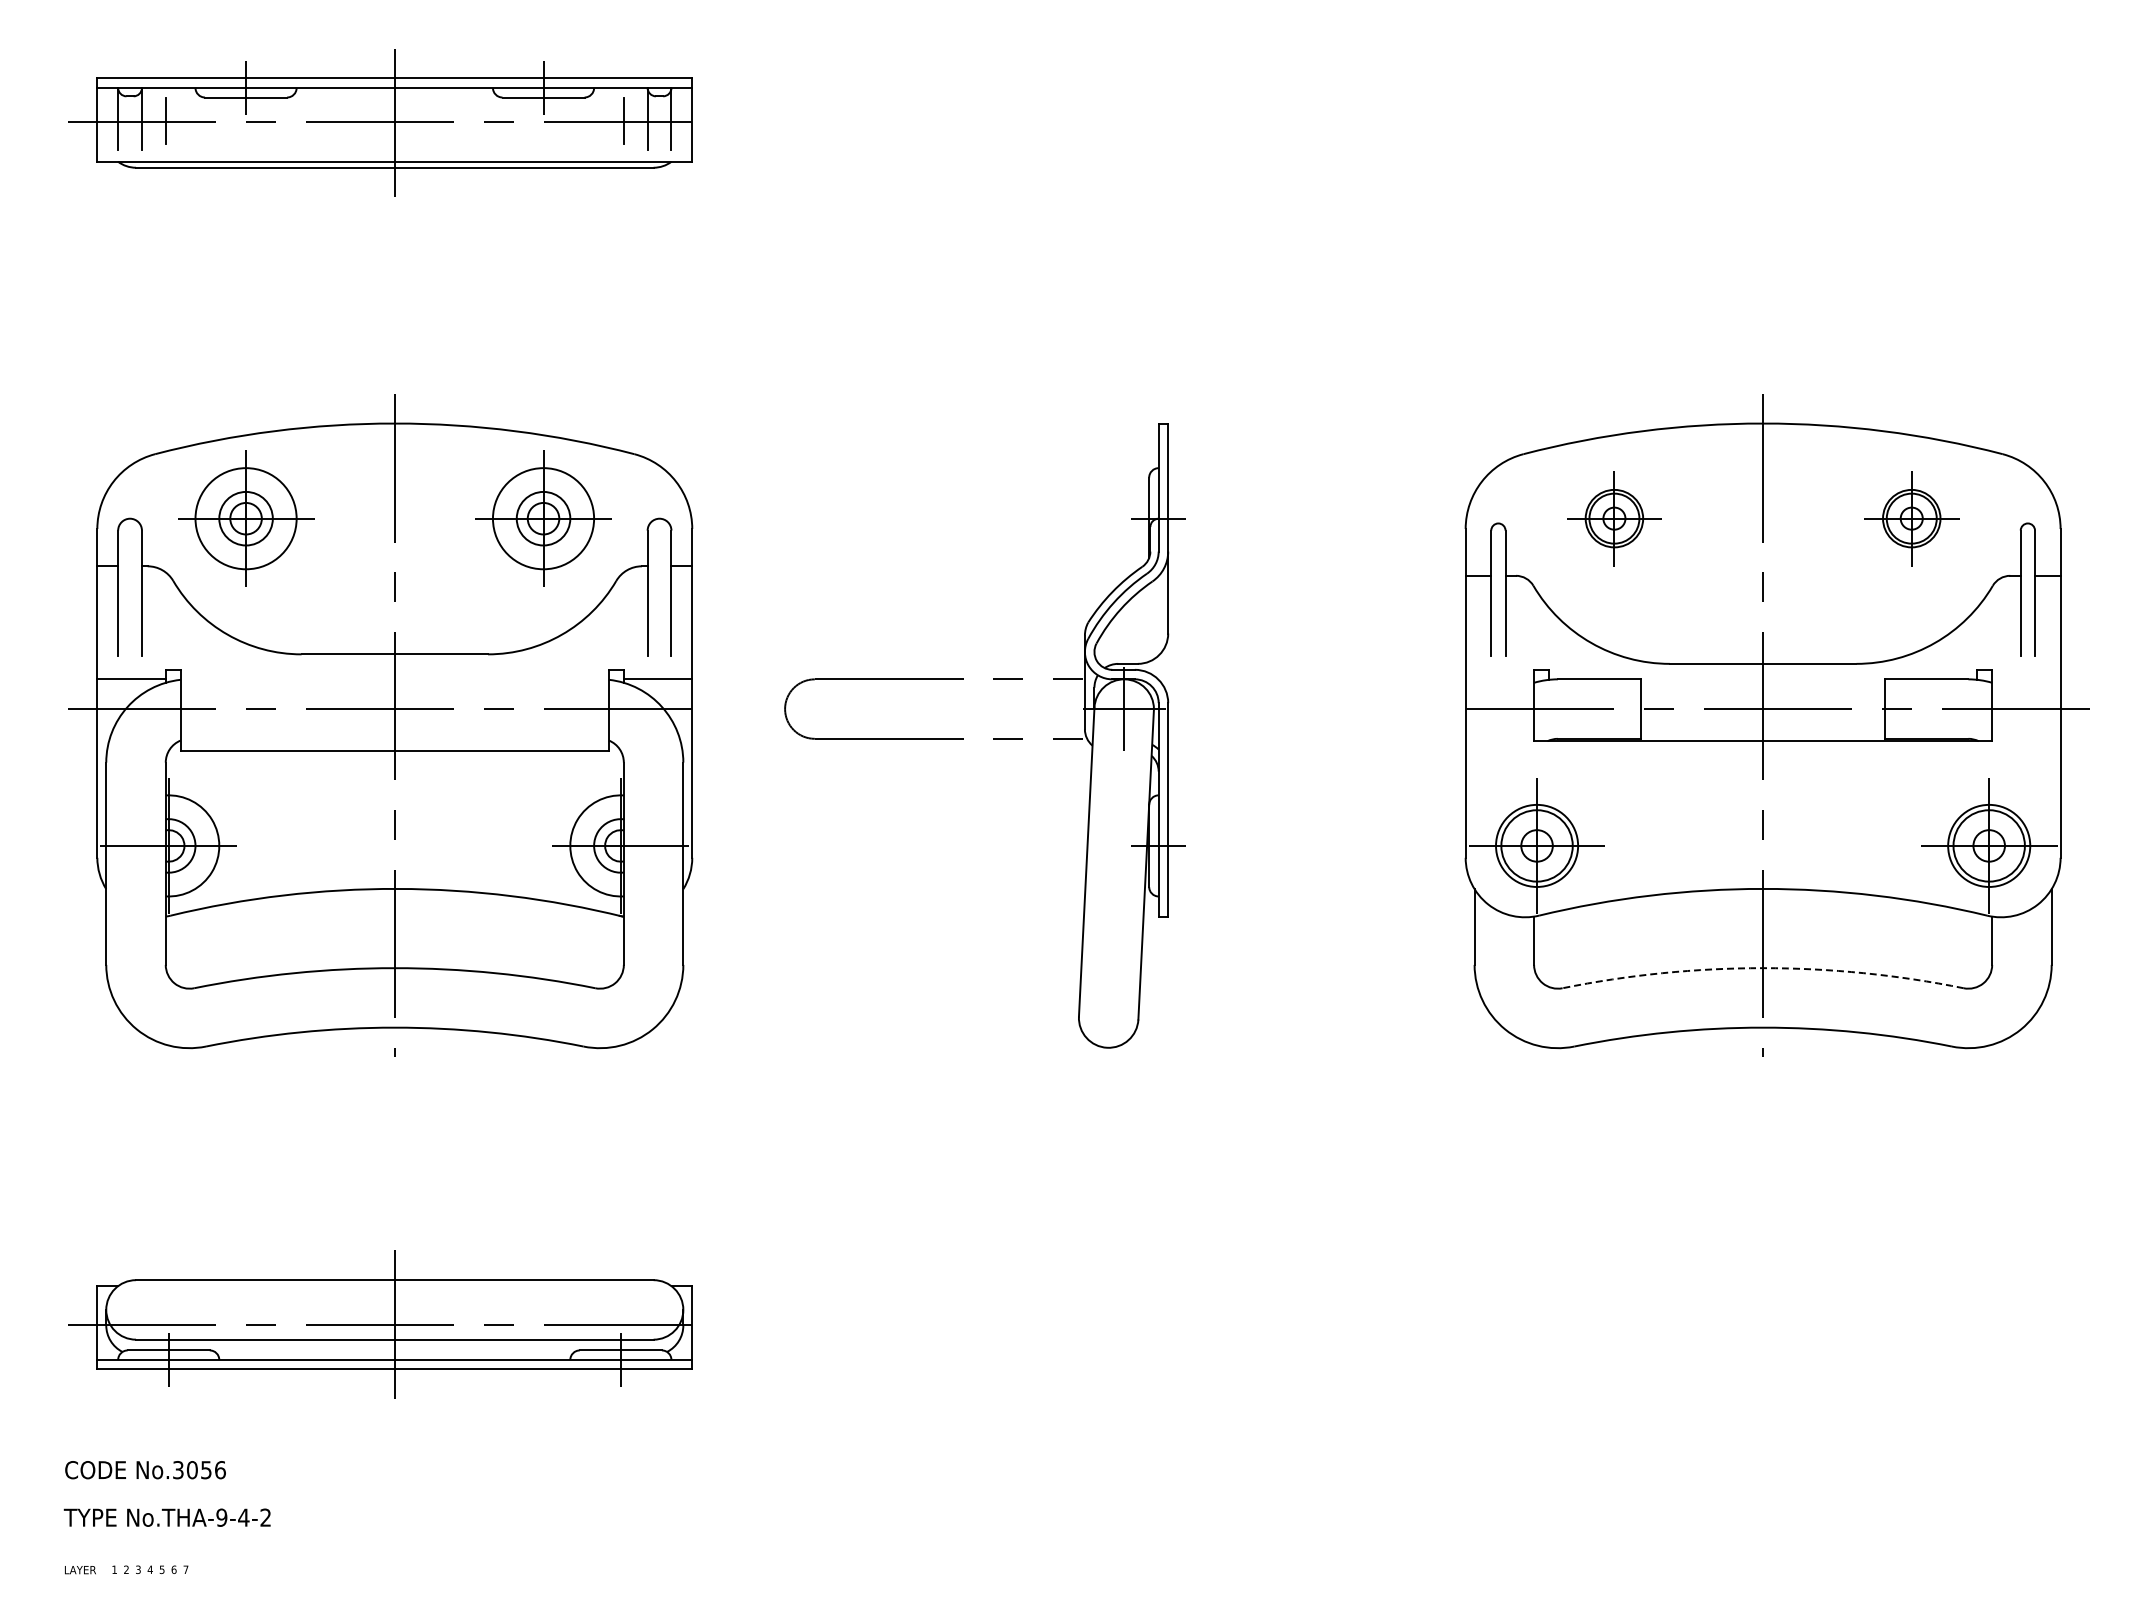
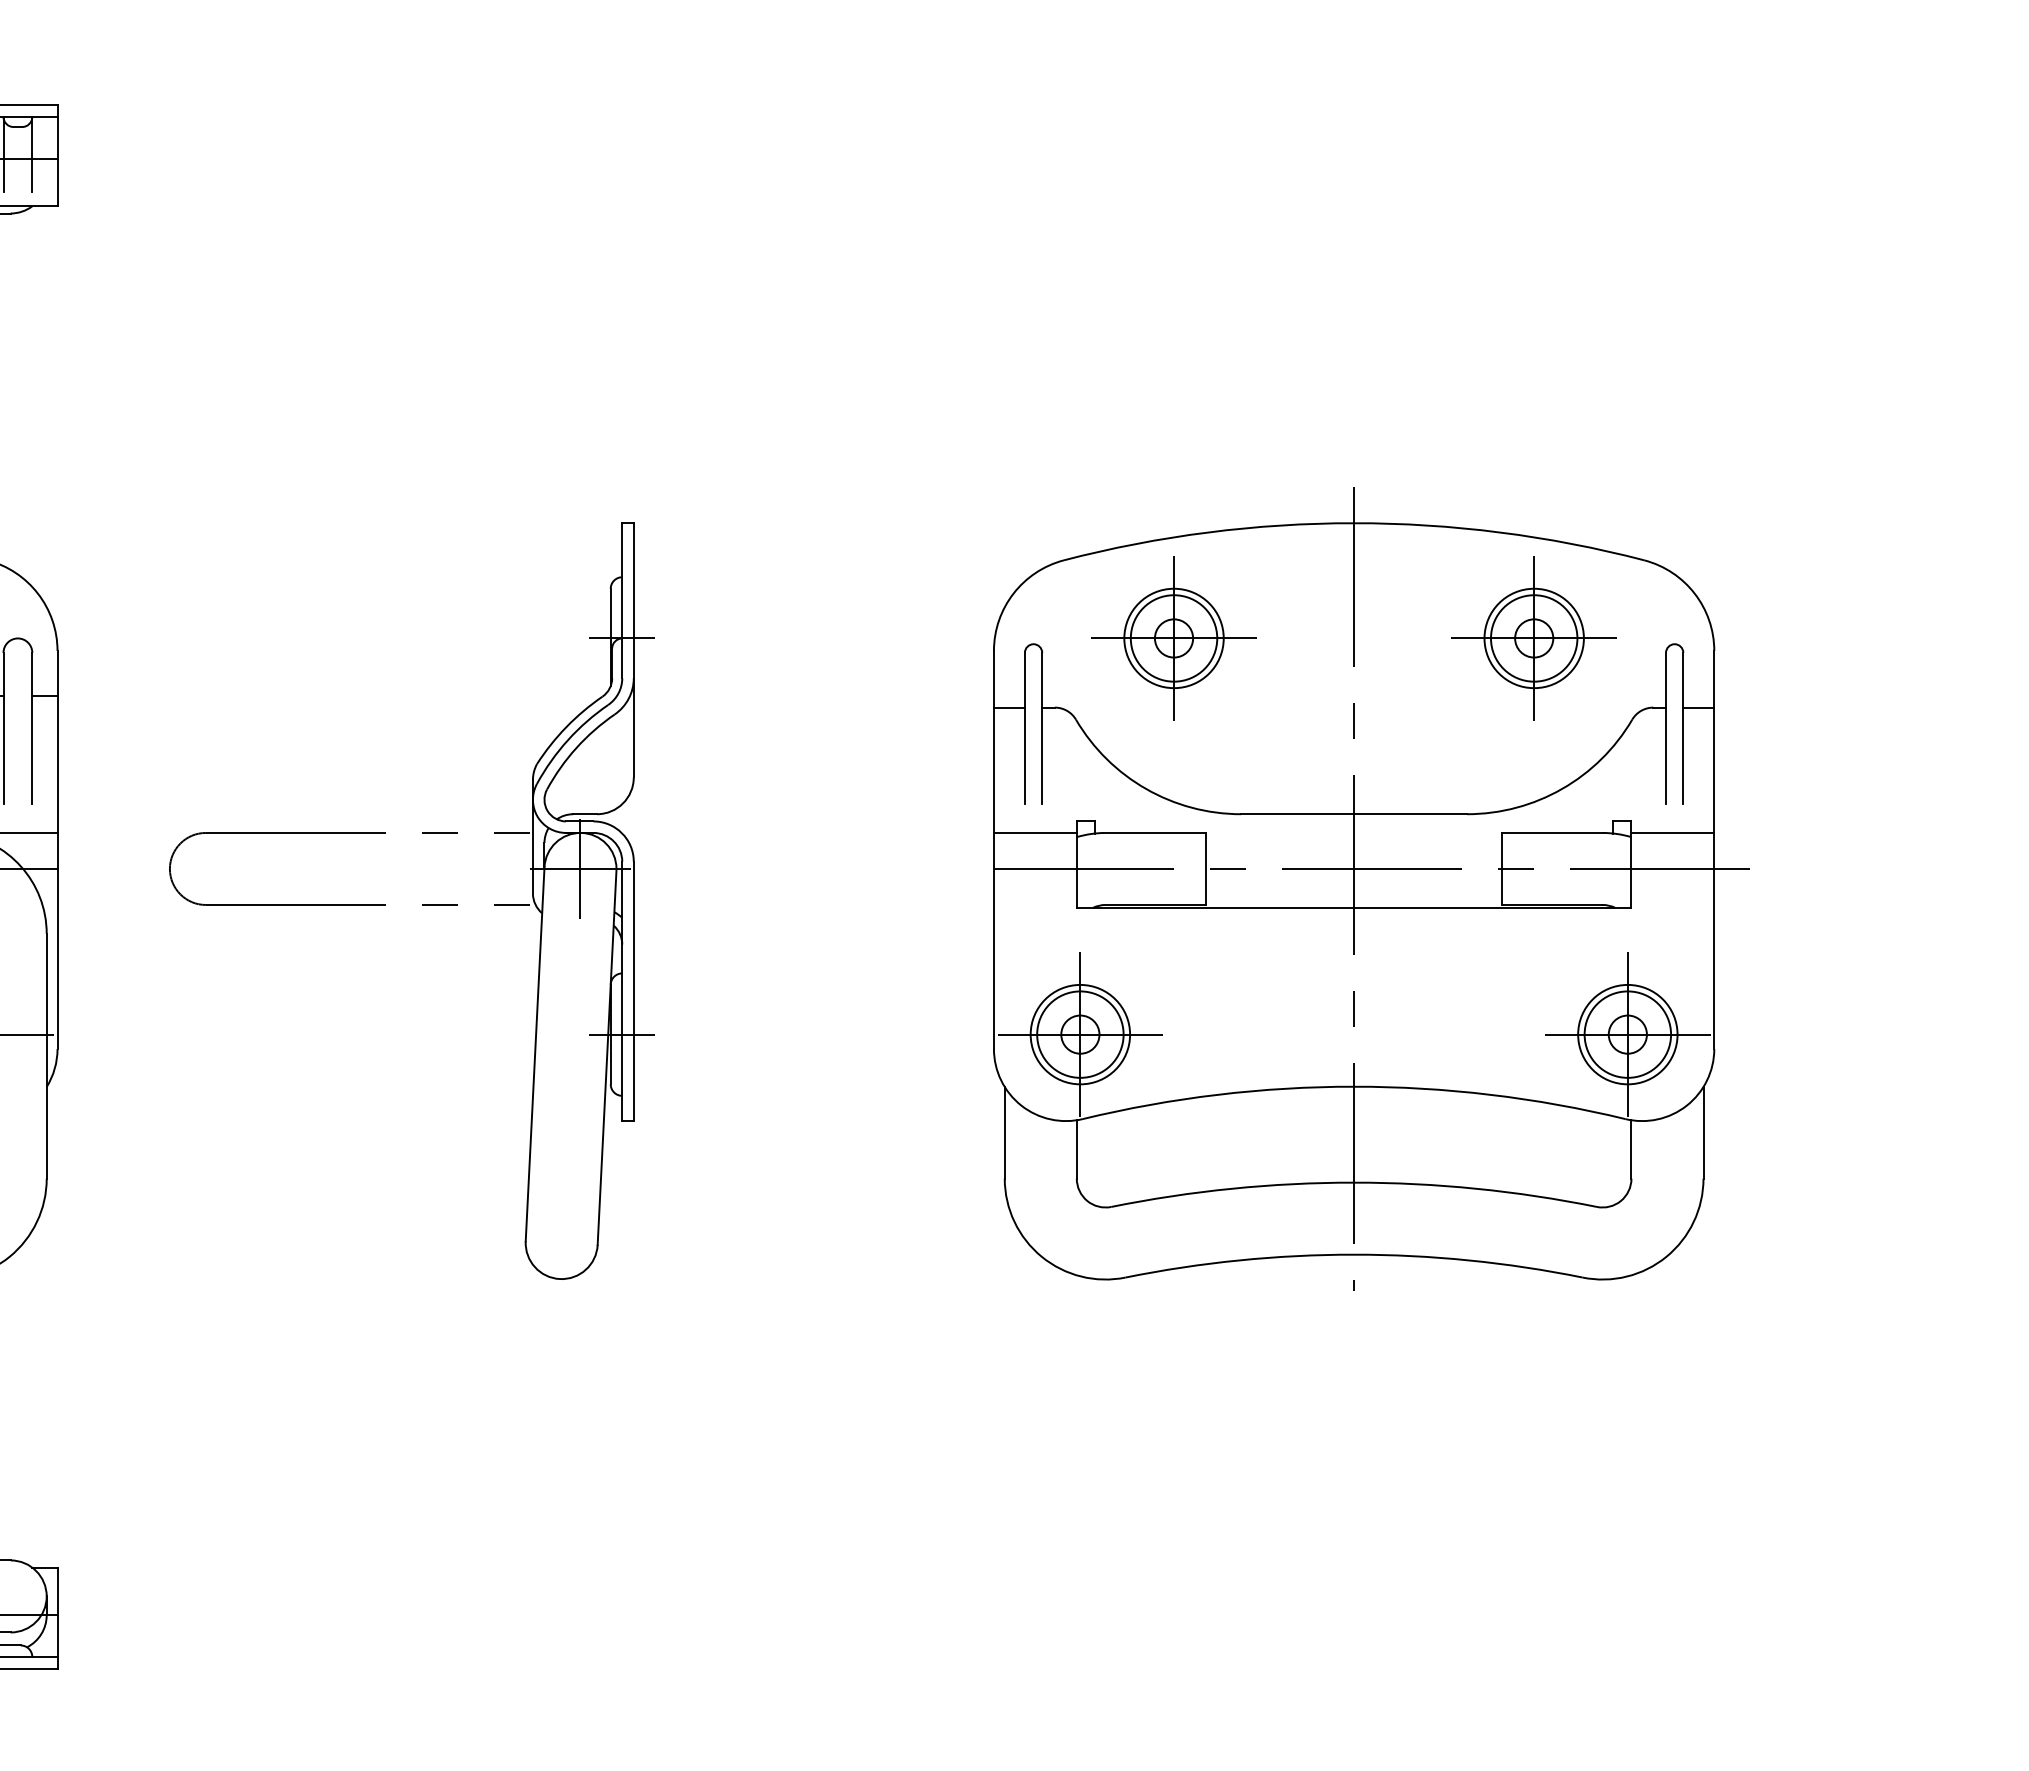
part: (1614, 518) -> (1174, 638), size x1.43
part: (1911, 518) -> (1533, 638), size x1.43
line: (1499, 679) -> (1034, 833), added
line: (2026, 679) -> (1673, 833), added
arc: (1763, 968) -> (1354, 1183), dashed -> solid

